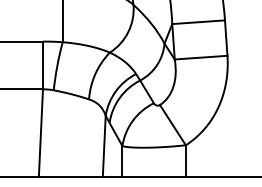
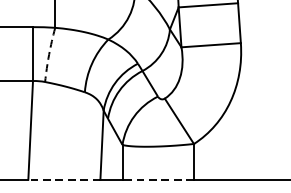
arc: (57, 66) -> (49, 55), solid -> dashed
line: (70, 176) -> (63, 179), solid -> dashed
line: (154, 176) -> (158, 179), solid -> dashed

